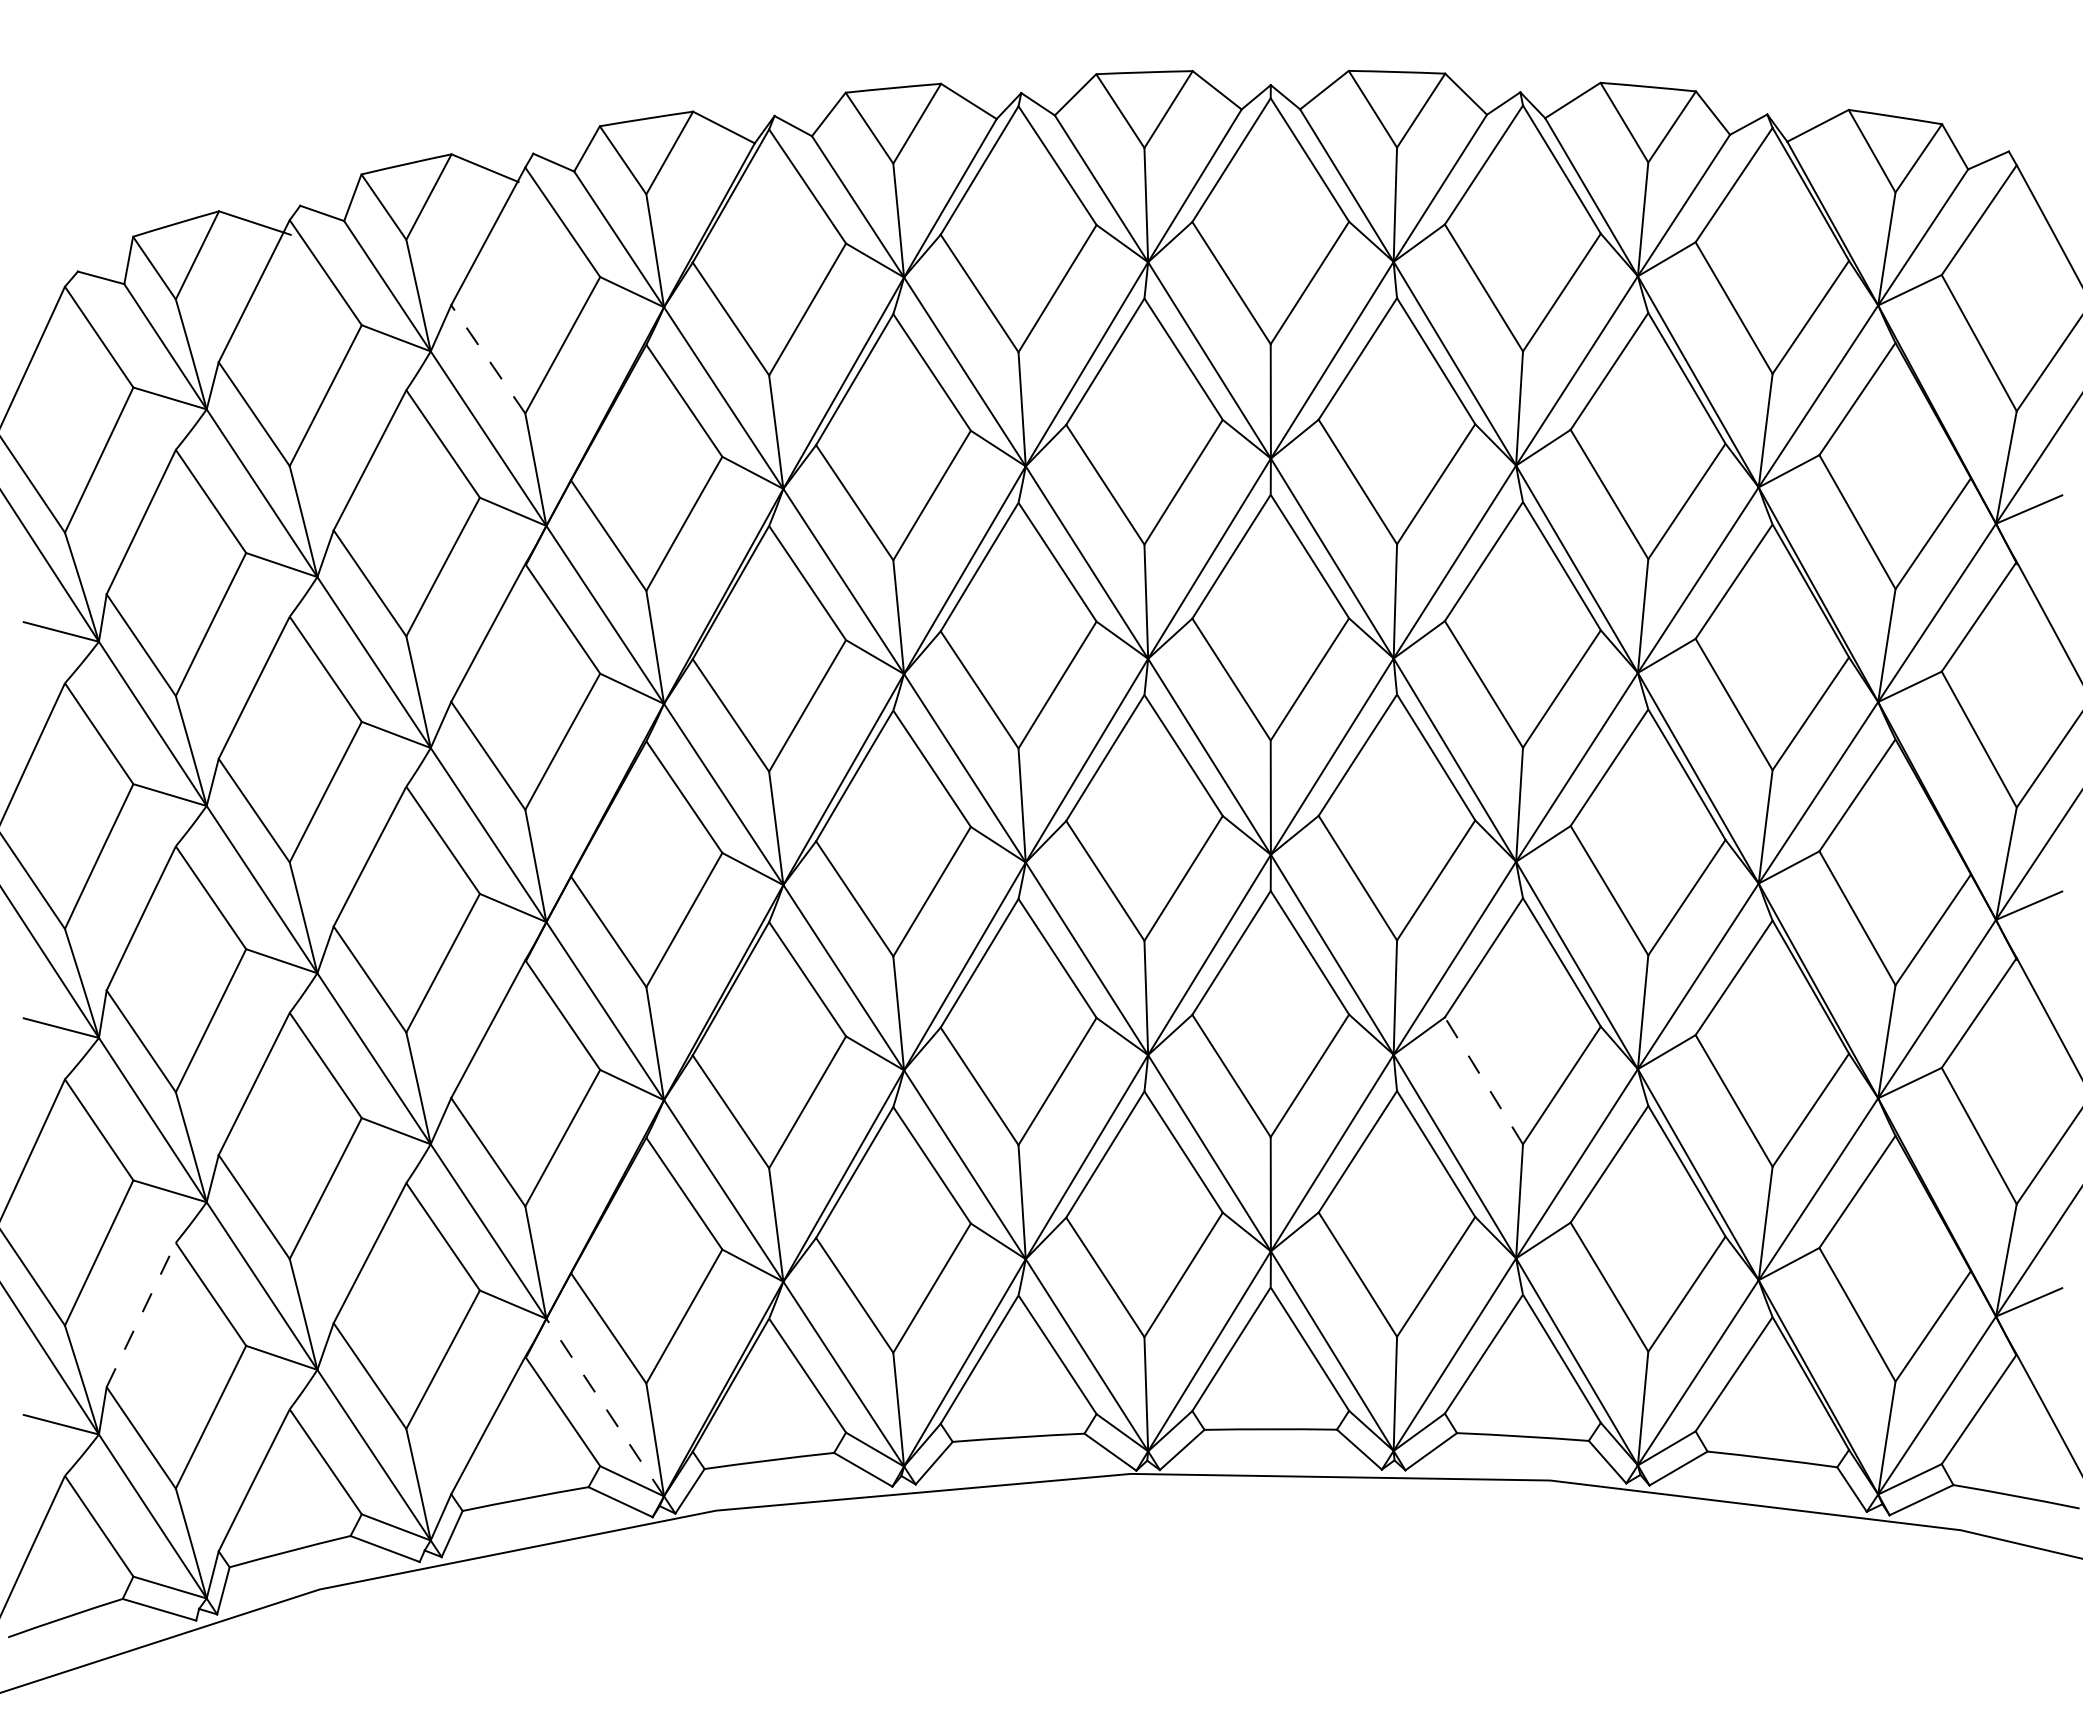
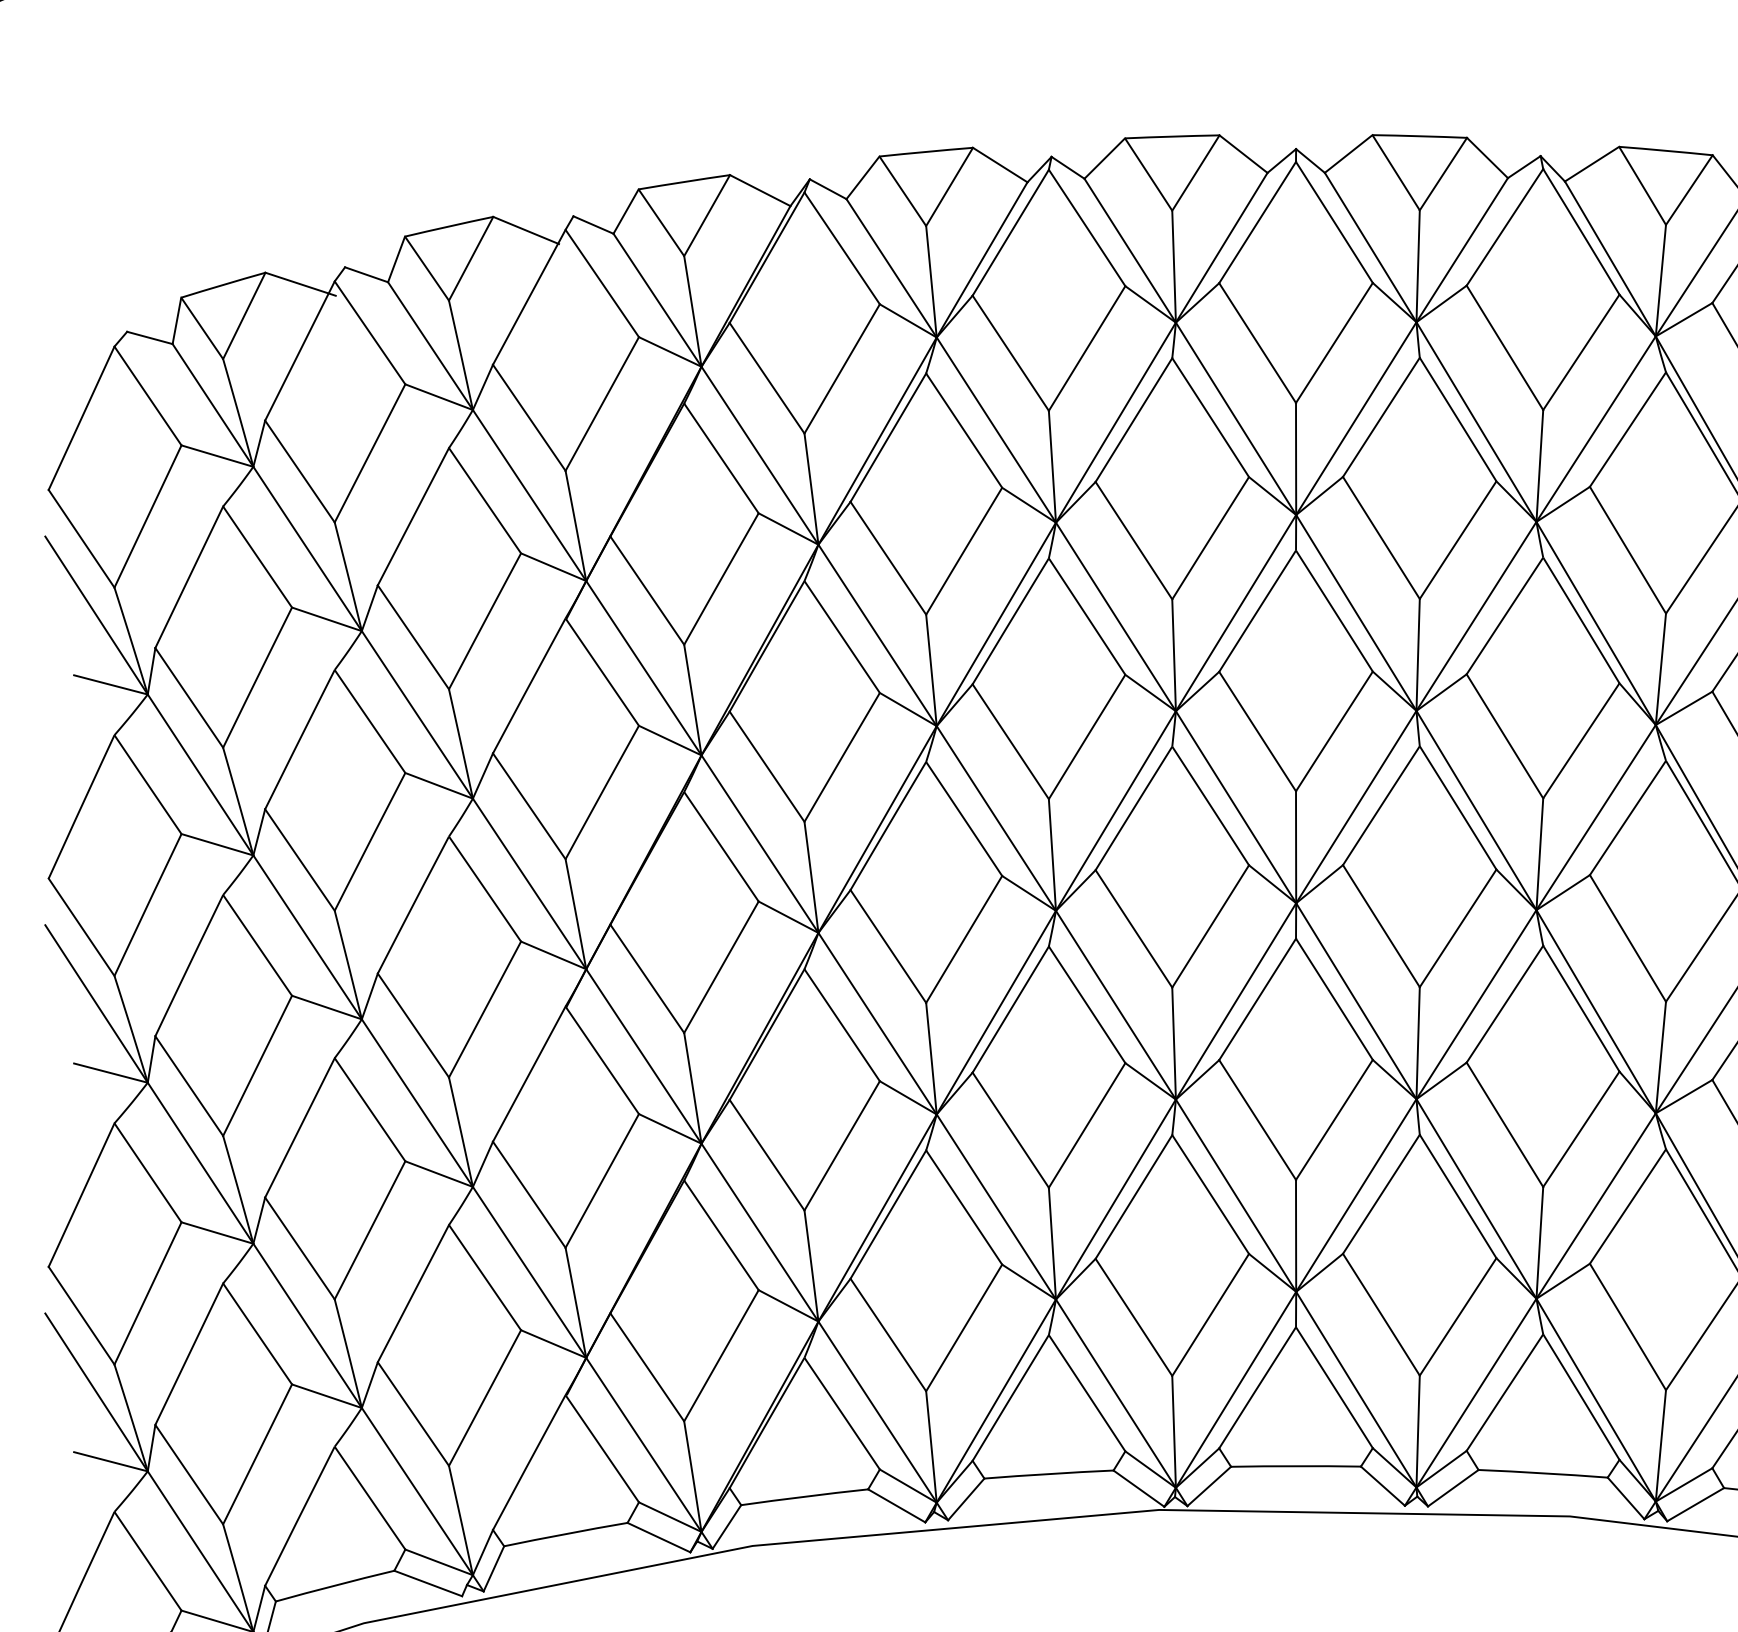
line: (488, 359) -> (529, 417), dashed -> solid
line: (1483, 1080) -> (1504, 1124), dashed -> solid
line: (141, 1314) -> (189, 1353), dashed -> solid
line: (605, 1407) -> (644, 1444), dashed -> solid

